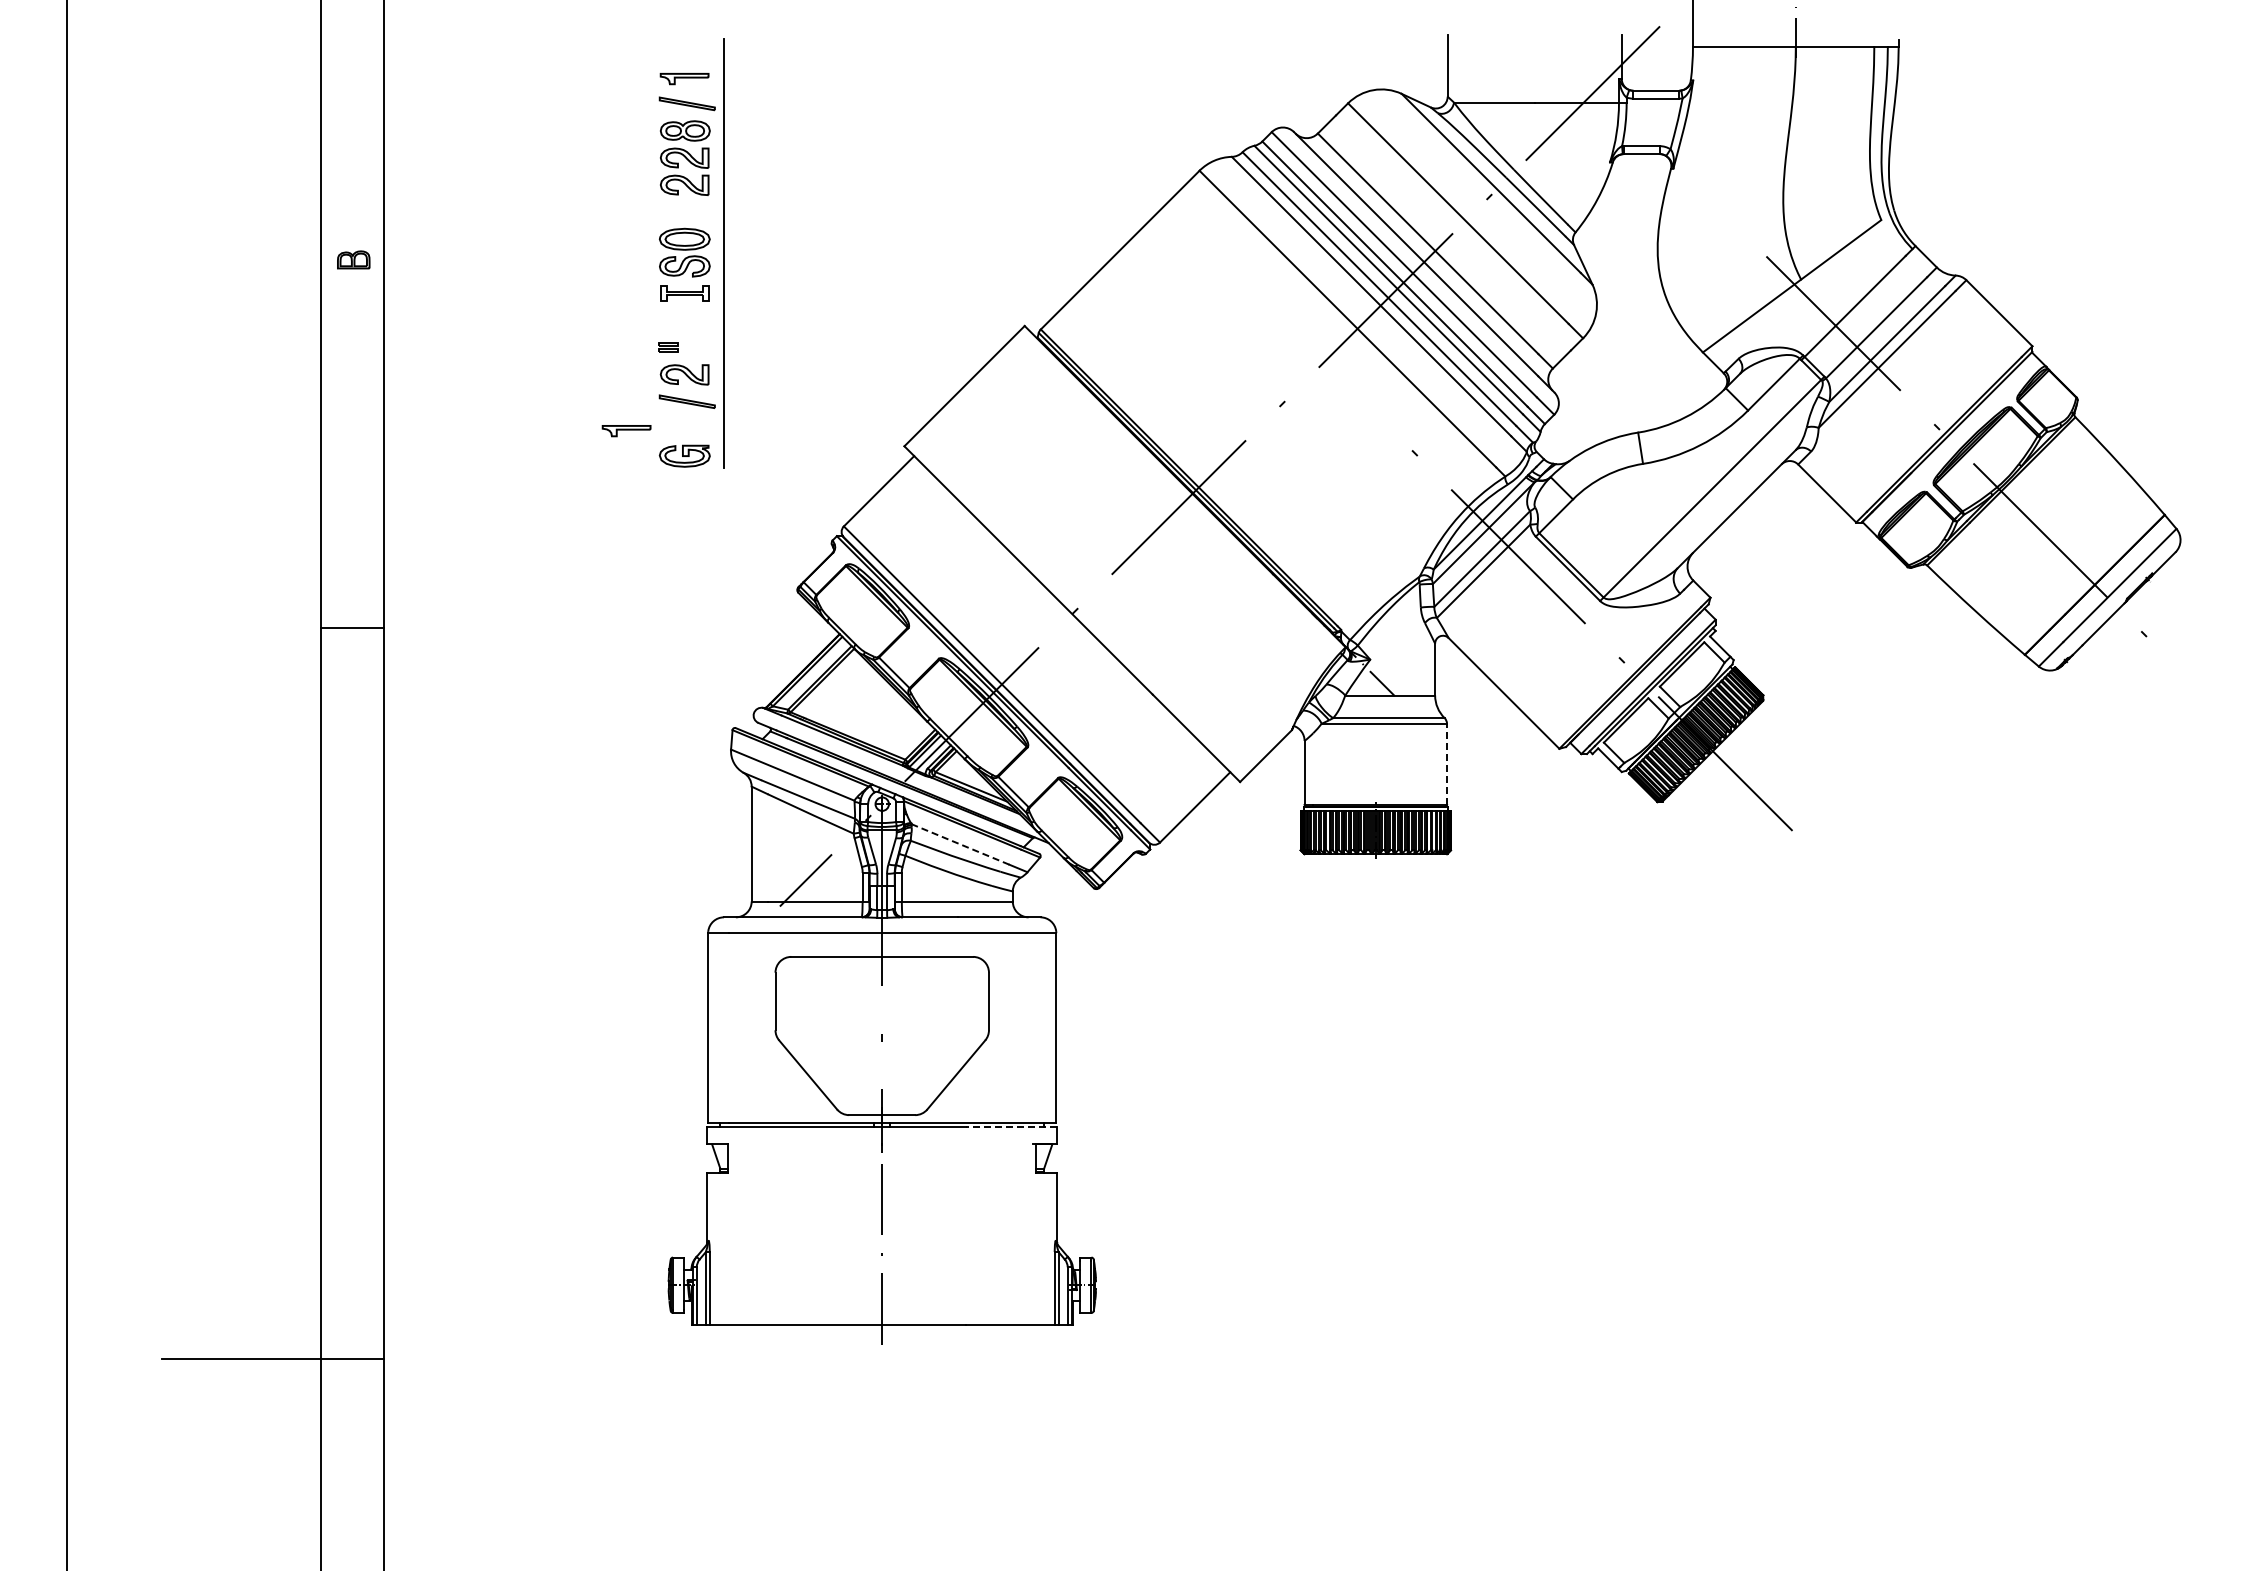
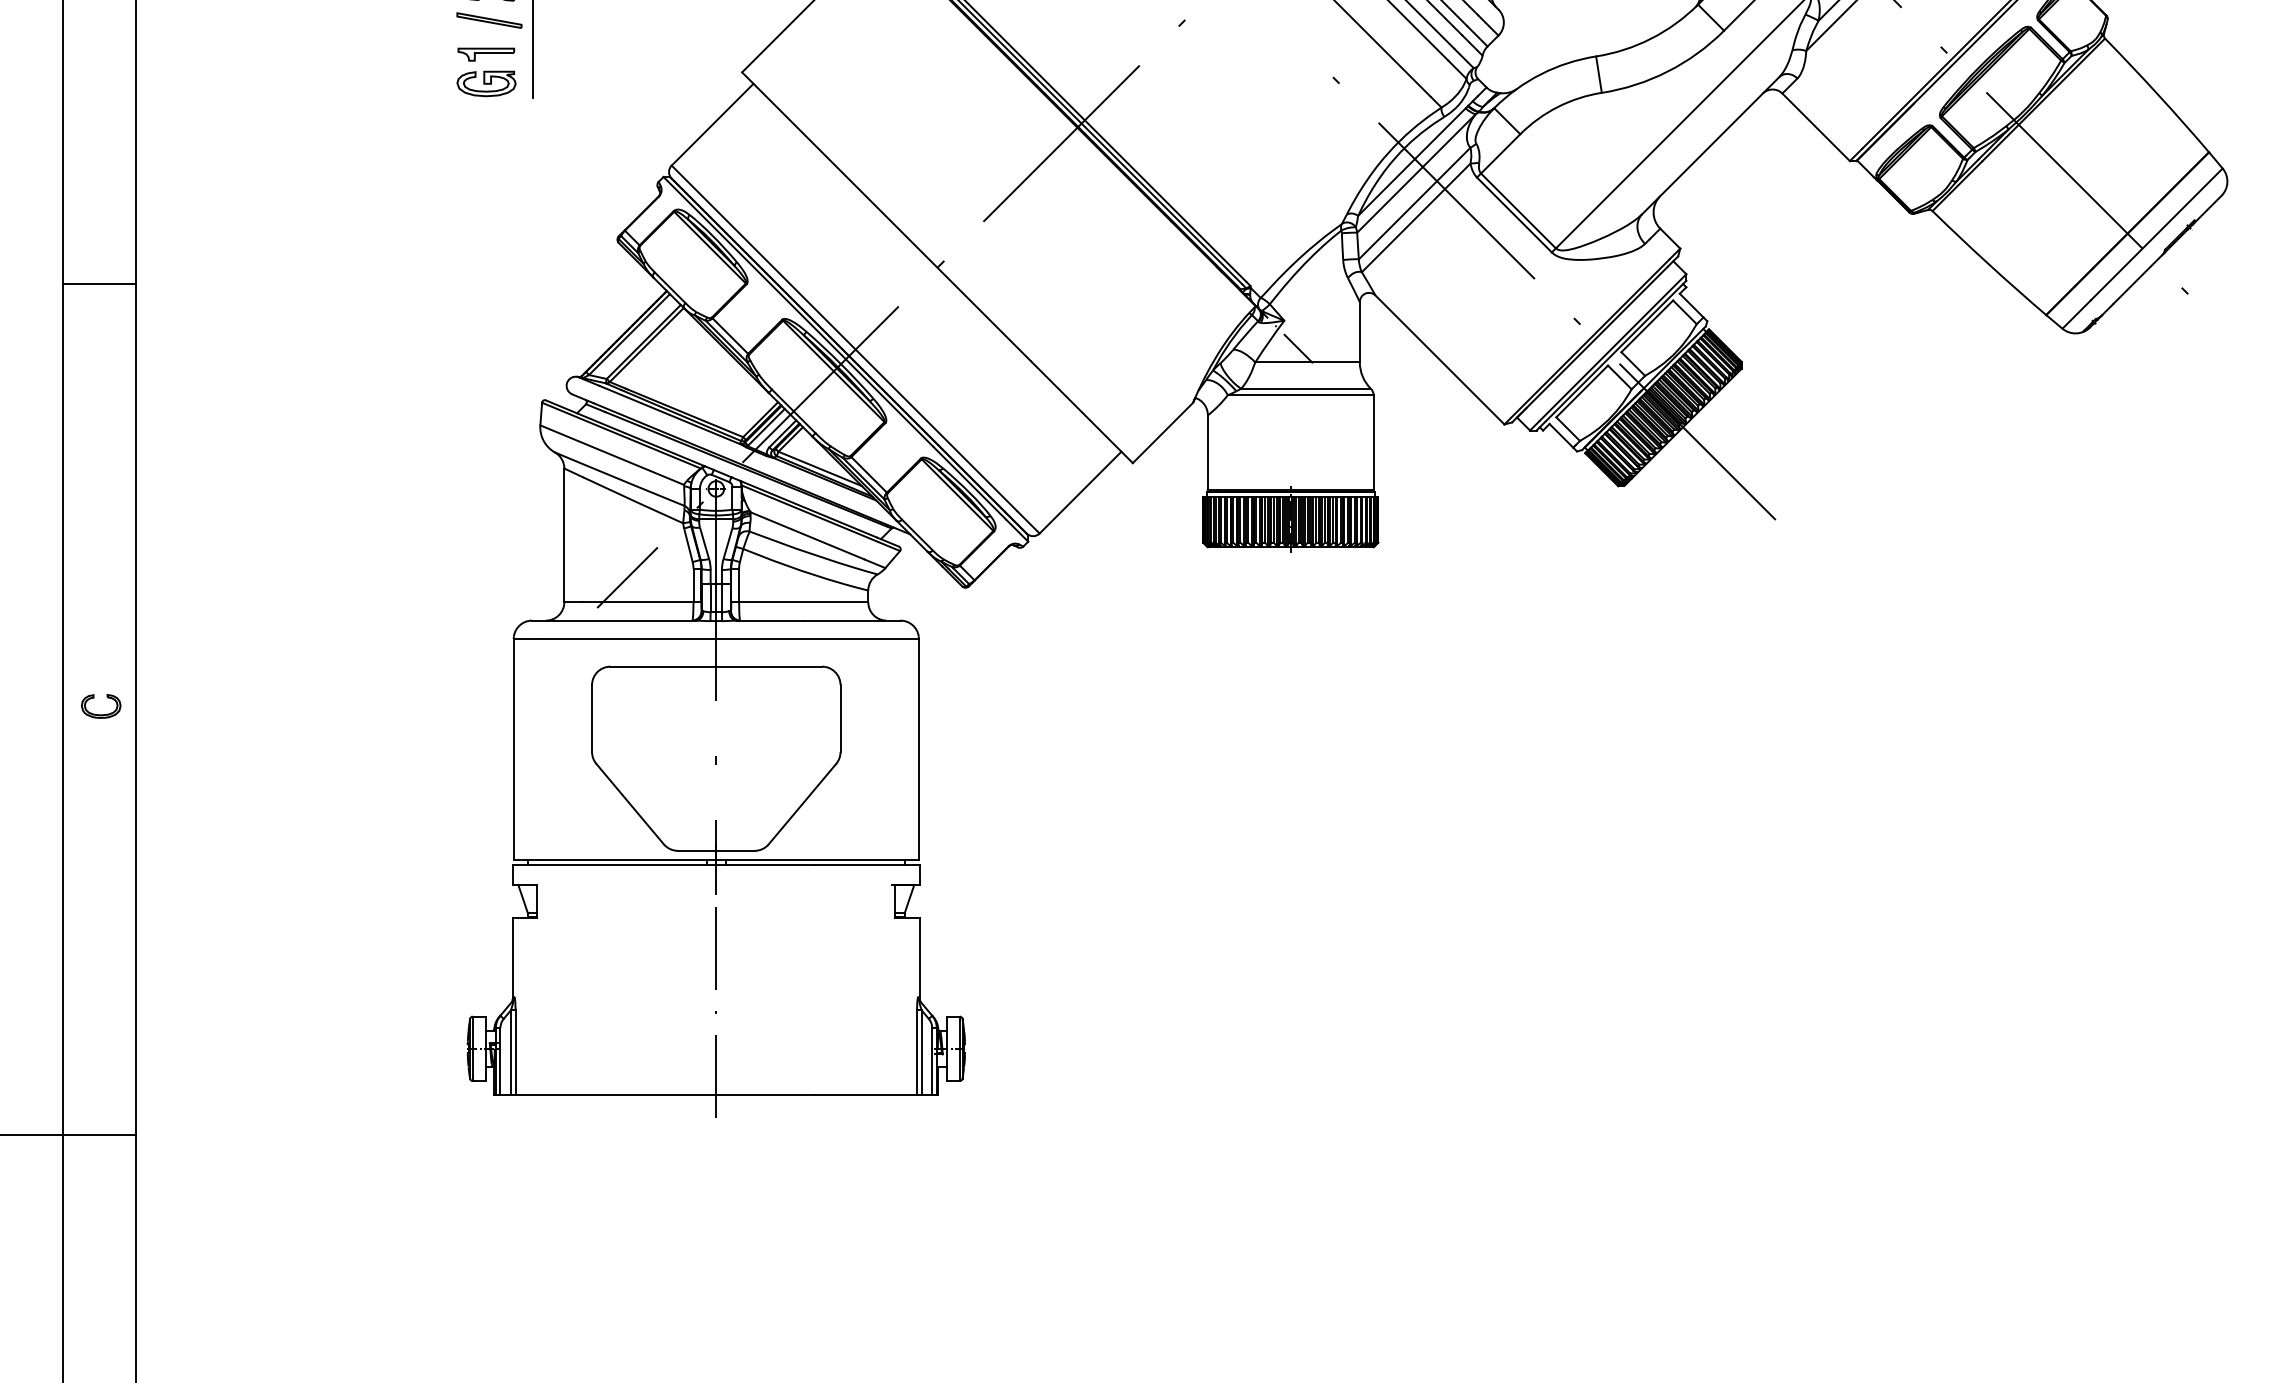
part: (626, 431) -> (486, 55), moved
line: (1447, 764) -> (1374, 442), dashed -> solid
line: (960, 844) -> (807, 535), dashed -> solid
part: (353, 997) -> (100, 713), added
line: (1011, 1127) -> (866, 865), dashed -> solid

